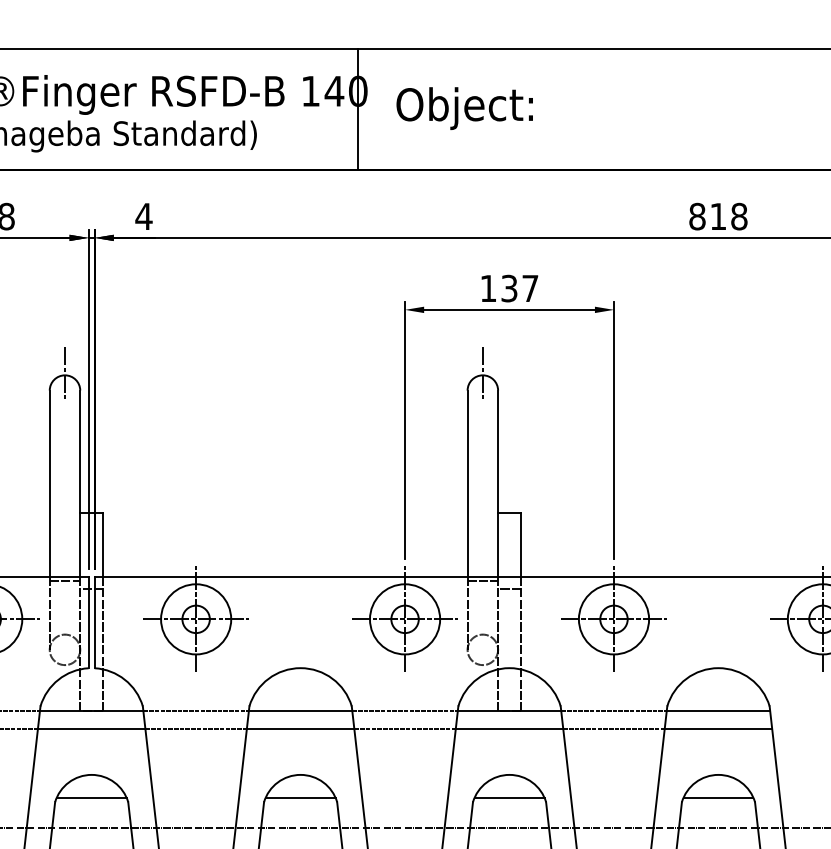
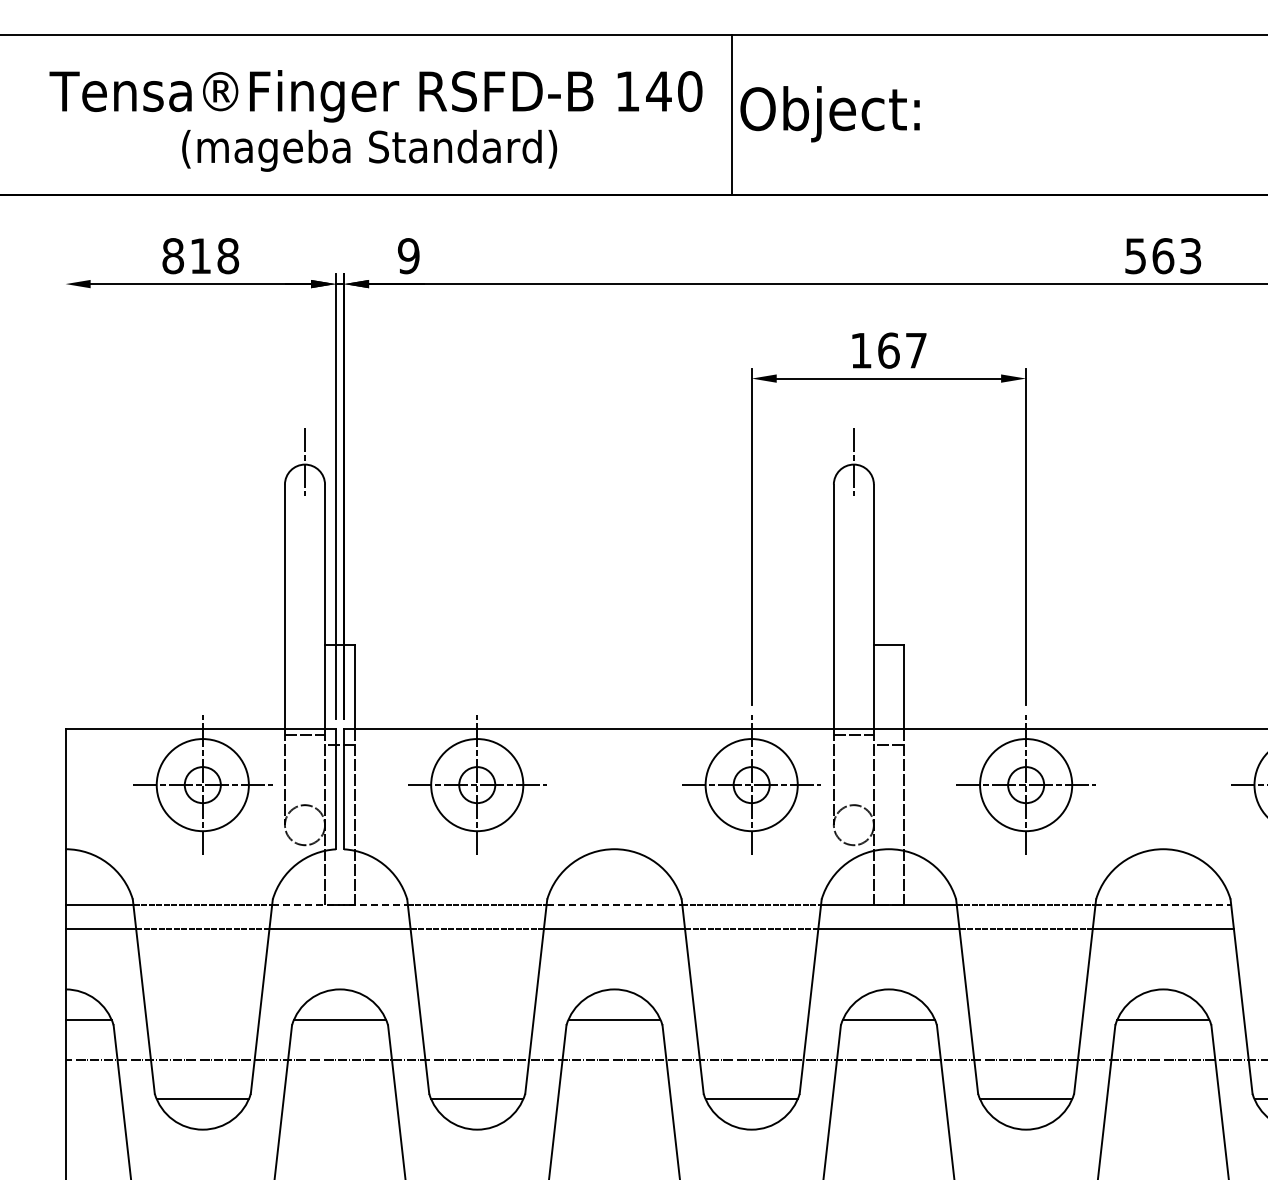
line: (357, 109) -> (731, 115), moved
text: (143, 216) -> (408, 256), 4 -> 9
text: (718, 216) -> (1163, 256), 818 -> 563
text: (509, 288) -> (888, 350), 137 -> 167
line: (92, 711) -> (340, 905), solid -> dashed
line: (300, 711) -> (614, 905), solid -> dashed
line: (718, 711) -> (1163, 905), solid -> dashed

